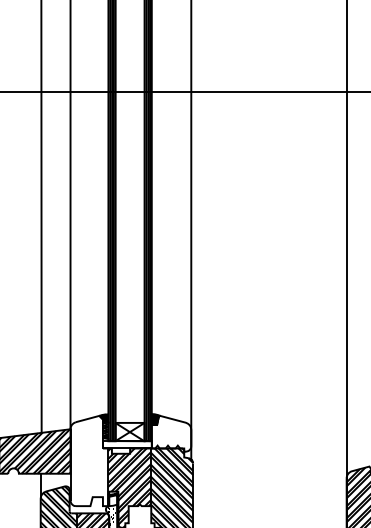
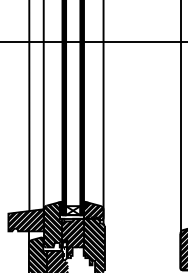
hatch: (171, 433) -> (93, 211), added
hatch: (88, 459) -> (52, 224), added

